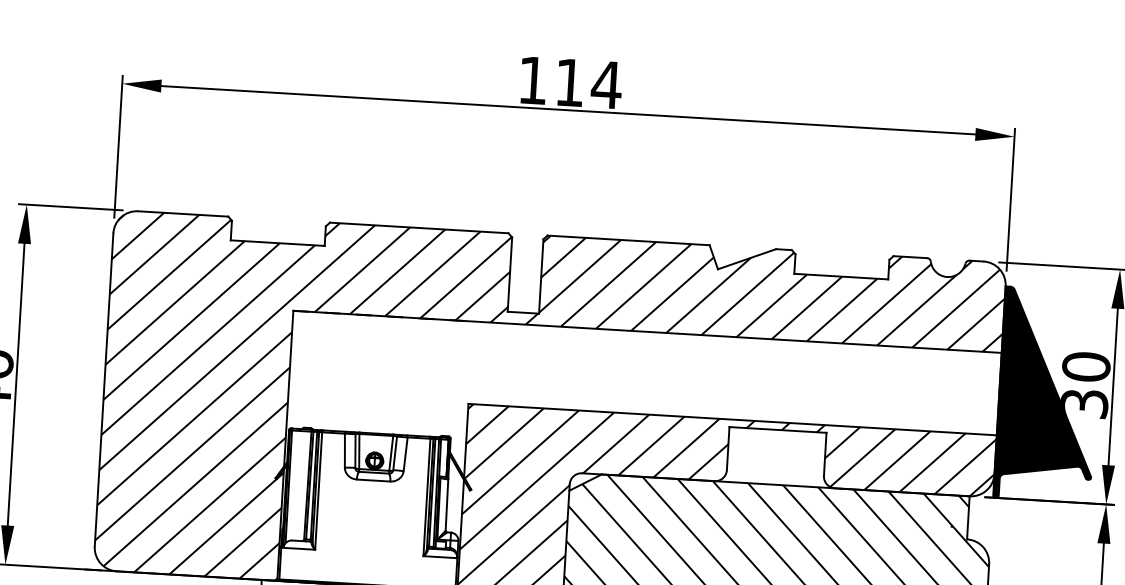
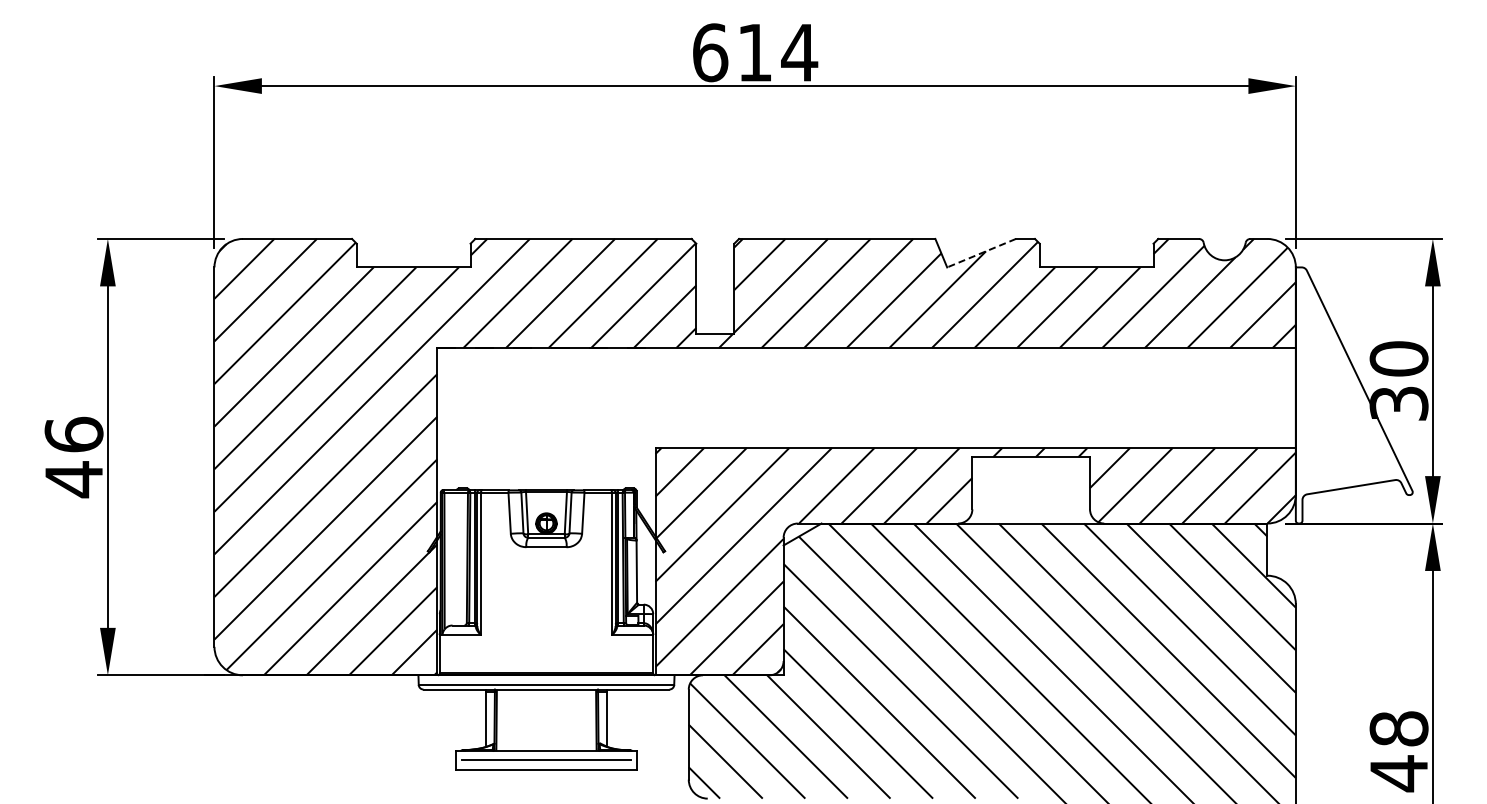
text: (533, 80) -> (710, 52), 114 -> 614
line: (746, 259) -> (981, 253), solid -> dashed
fill: (1046, 394) -> (1353, 395), removed

